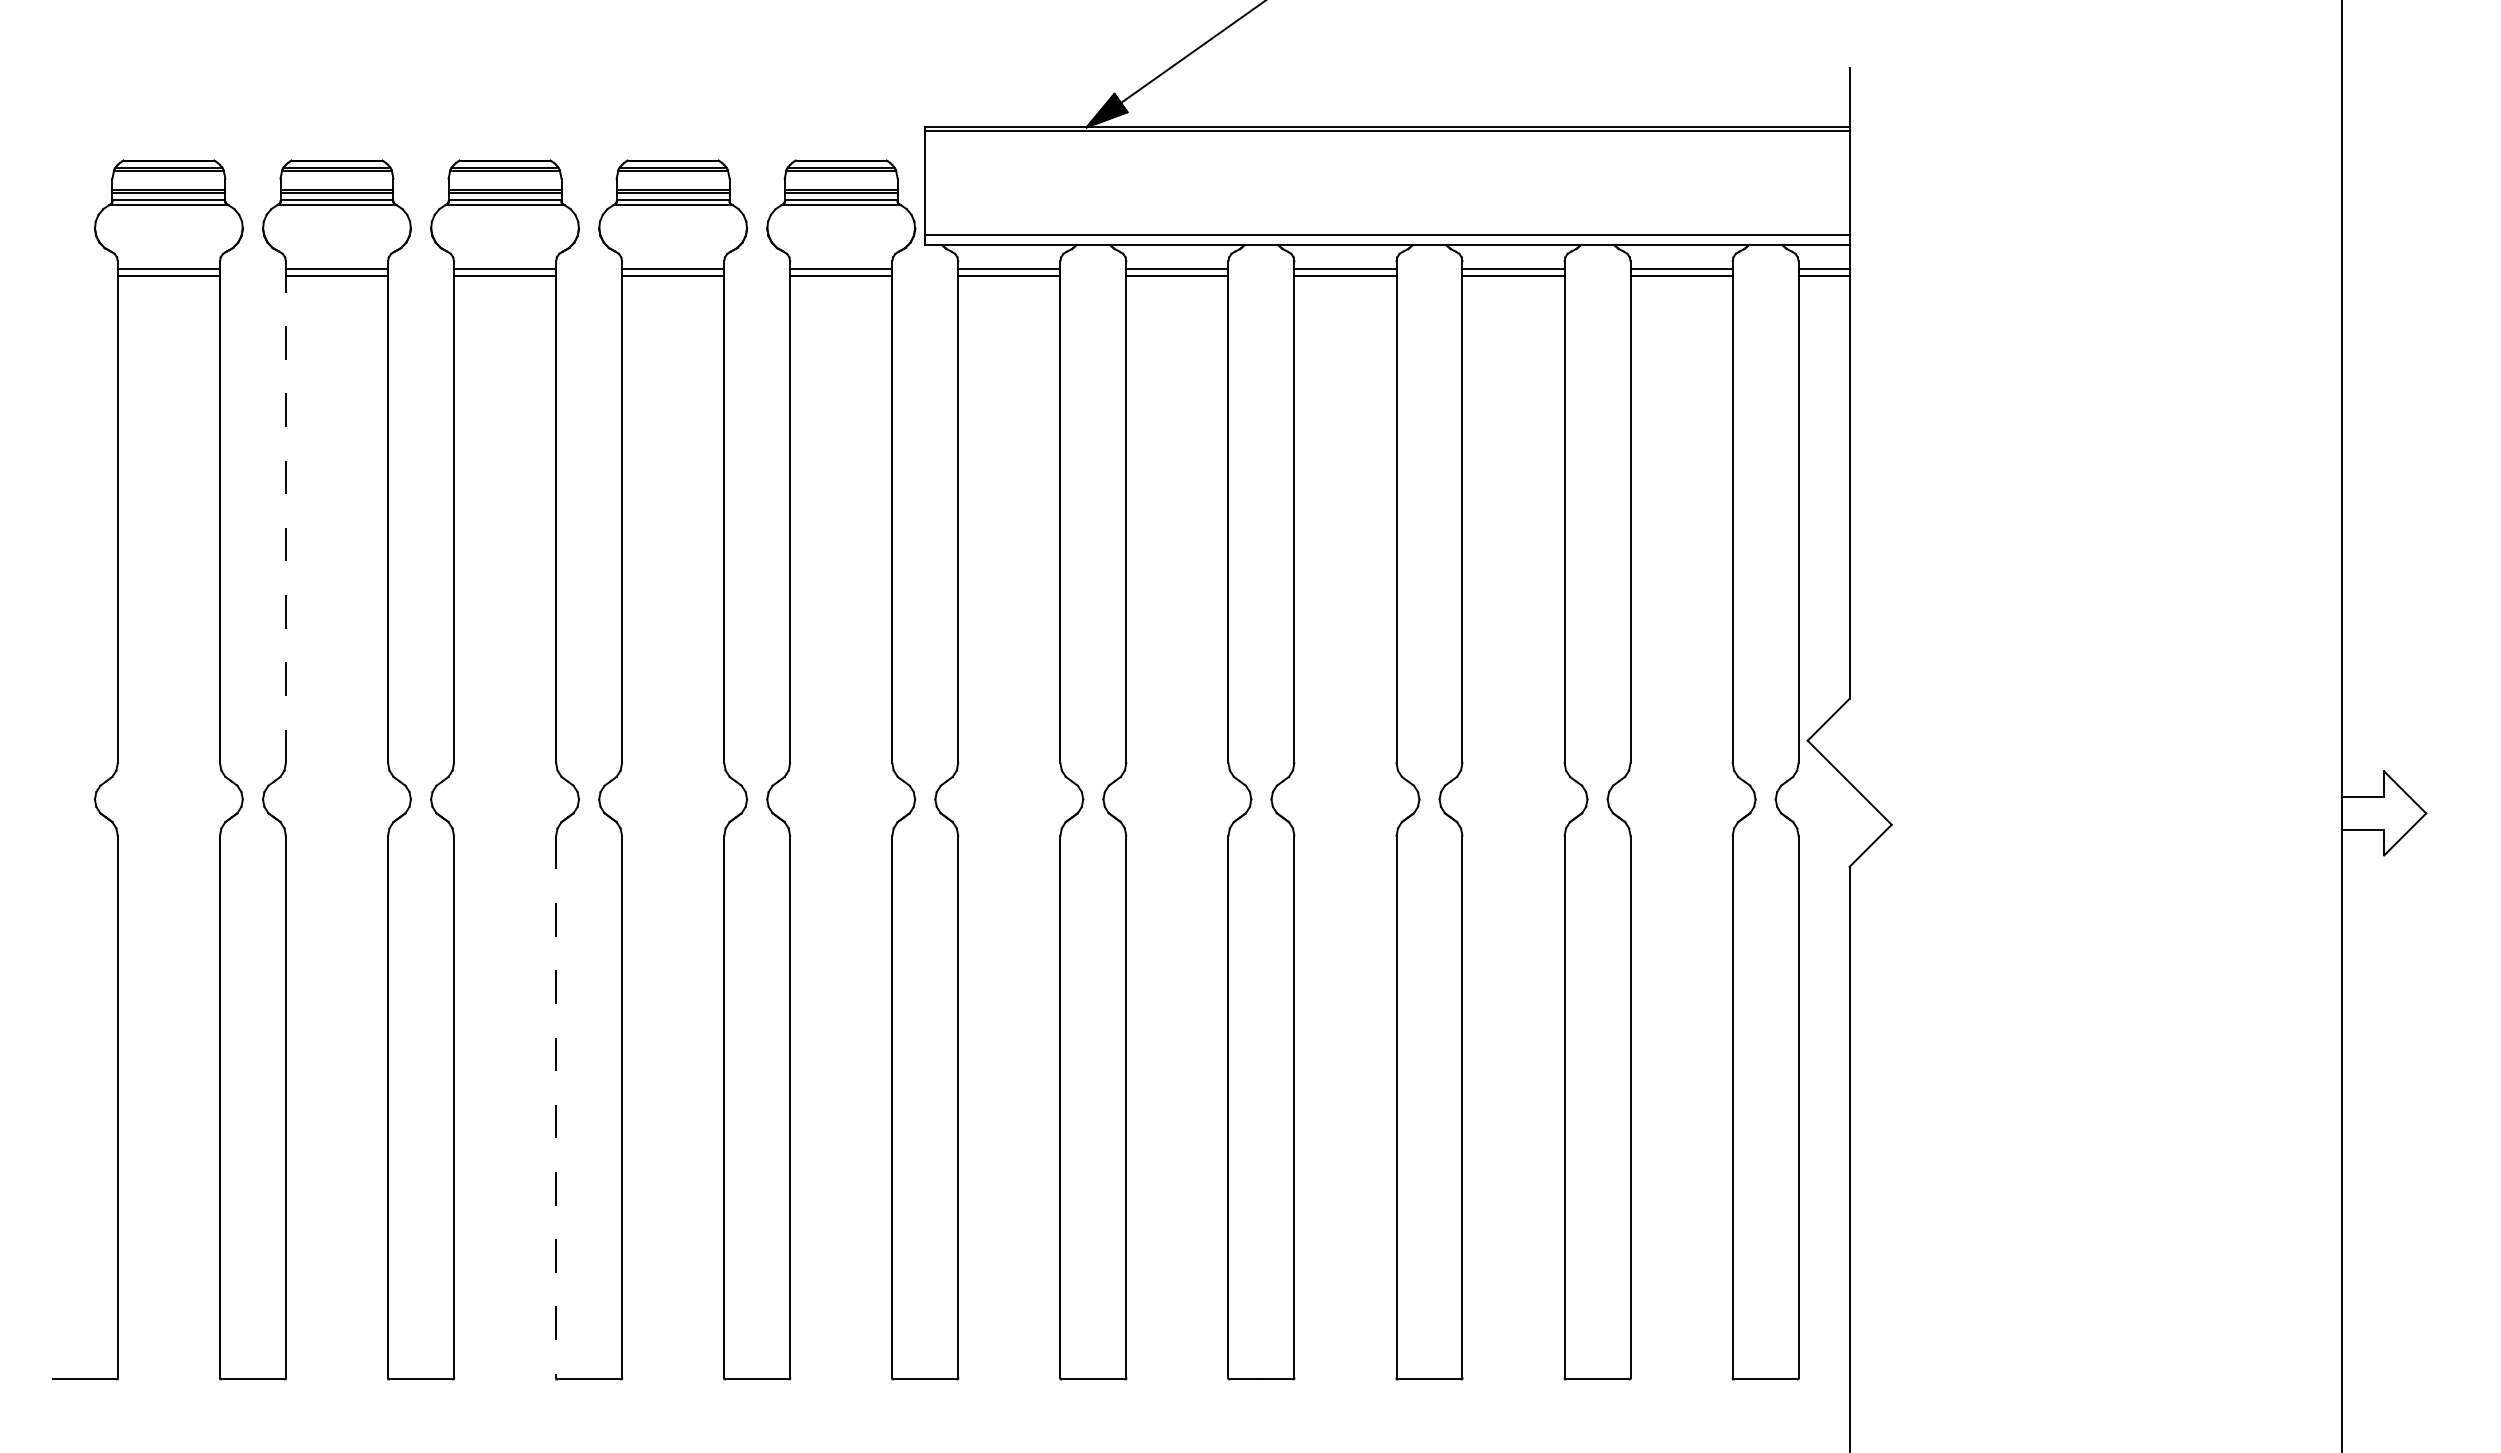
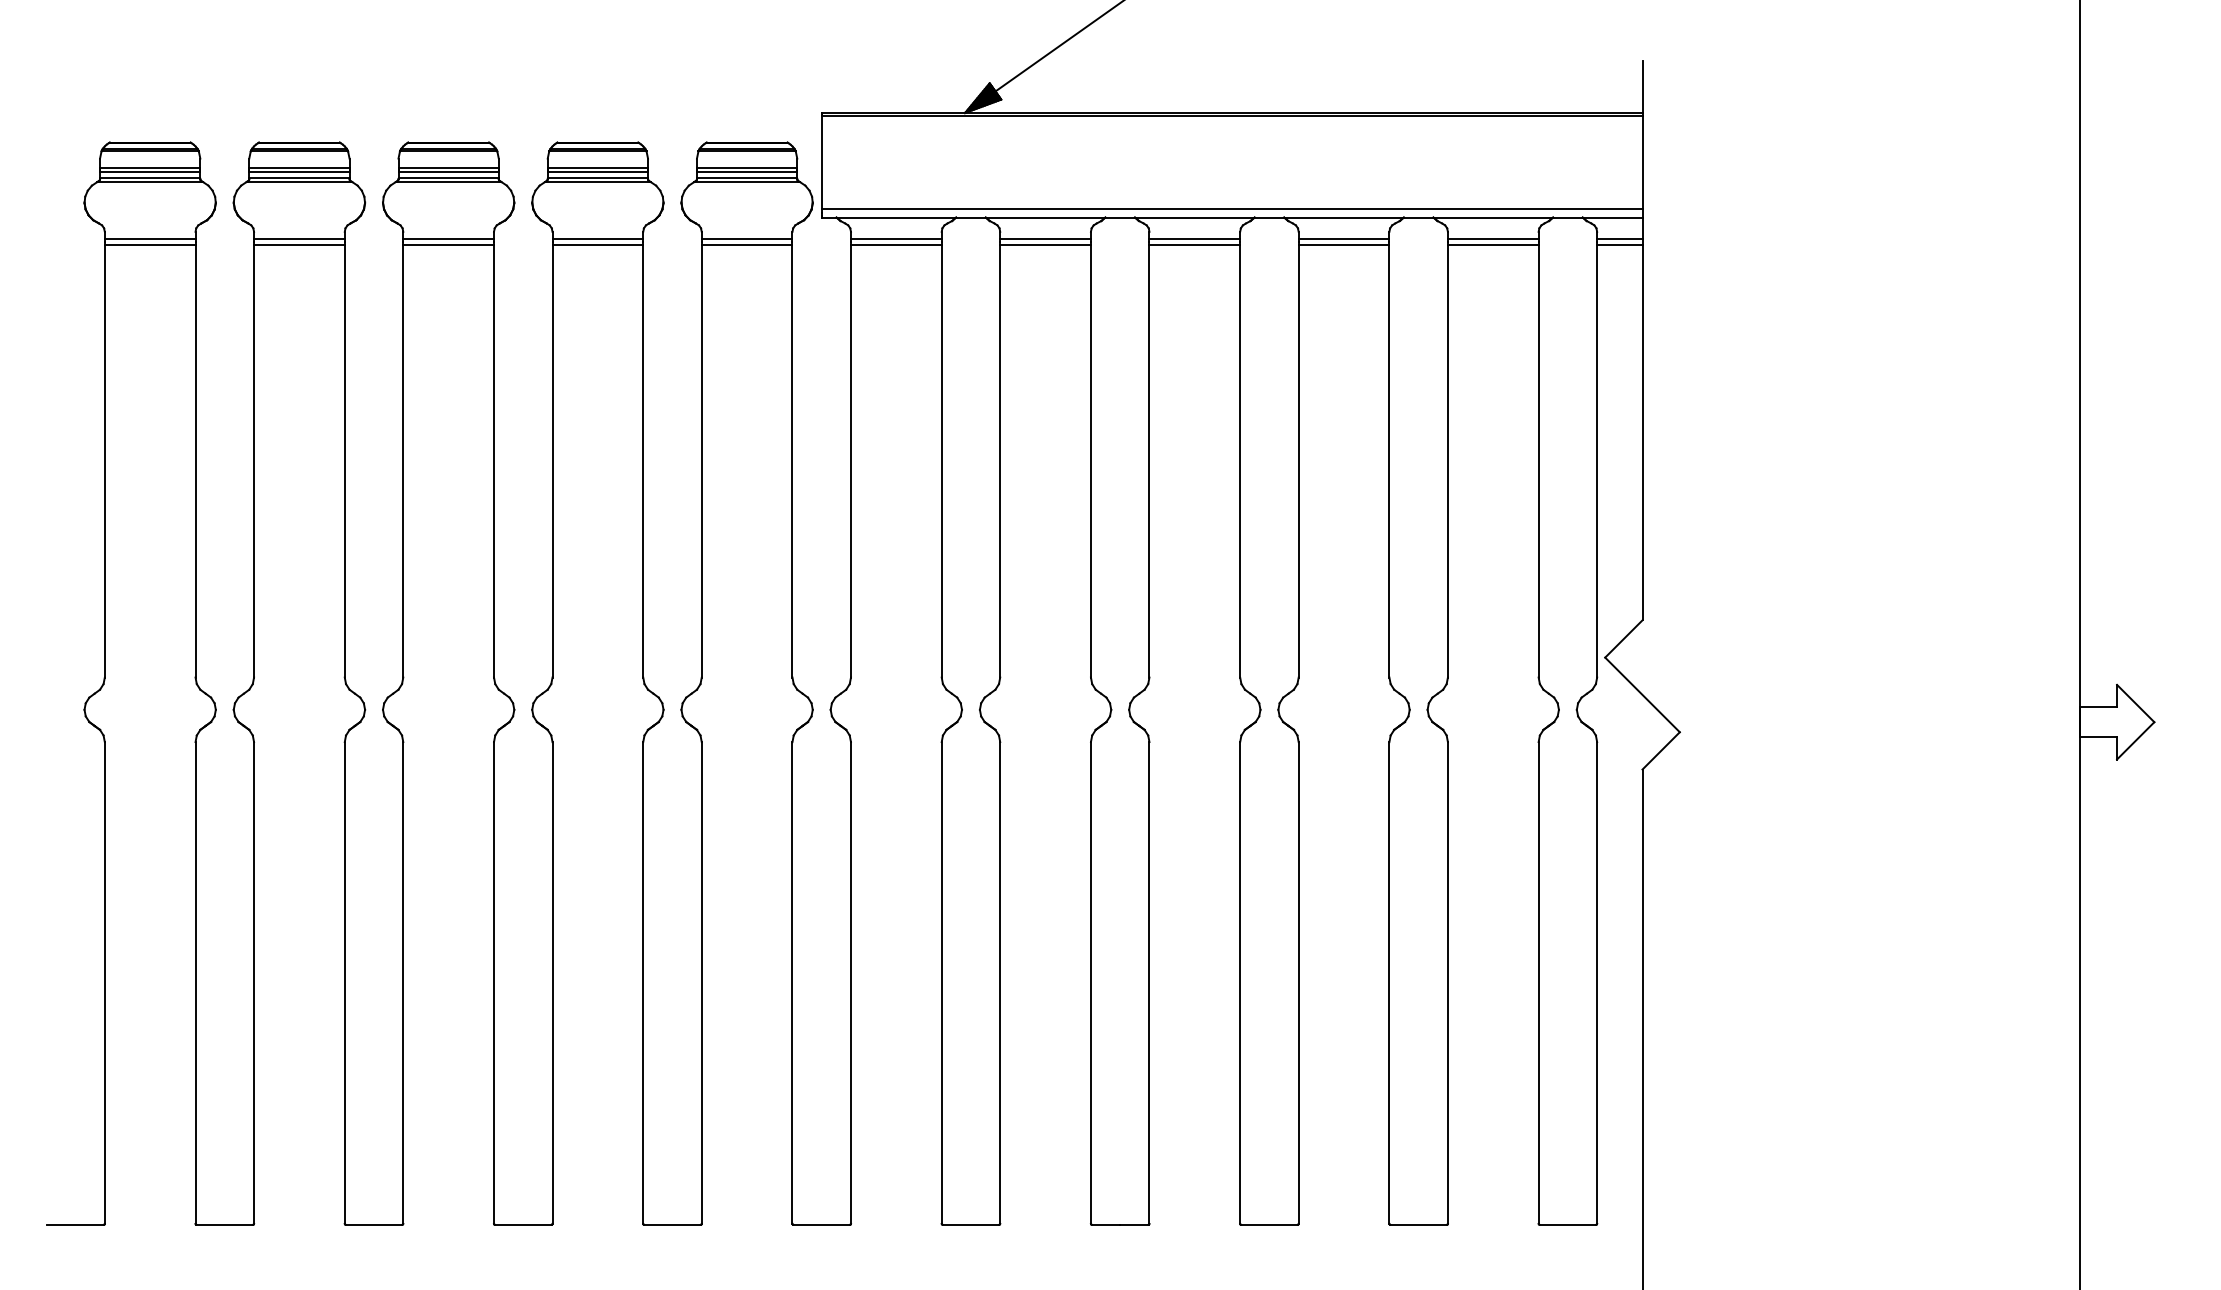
line: (286, 518) -> (254, 460), dashed -> solid
line: (556, 1106) -> (494, 982), dashed -> solid

